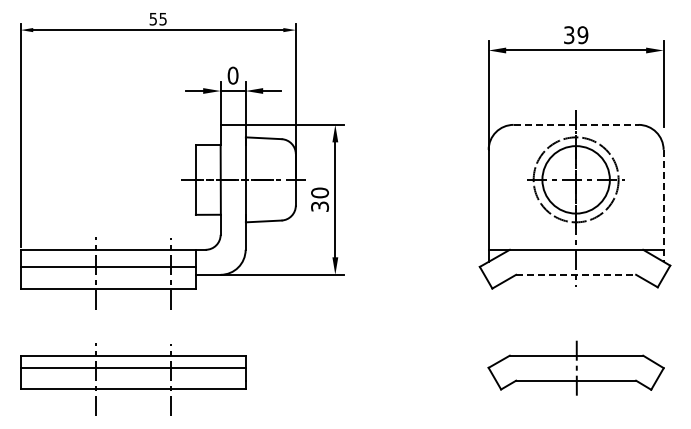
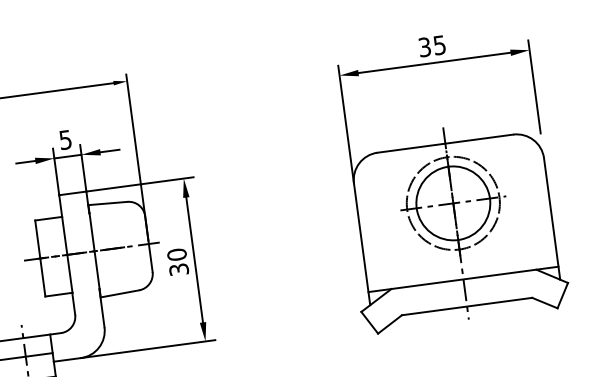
text: (582, 34) -> (439, 44), 39 -> 35
text: (232, 75) -> (64, 139), 0 -> 5
line: (576, 124) -> (445, 143), dashed -> solid
line: (663, 205) -> (551, 218), dashed -> solid
line: (576, 274) -> (467, 306), dashed -> solid

